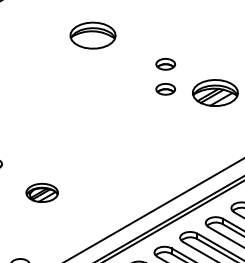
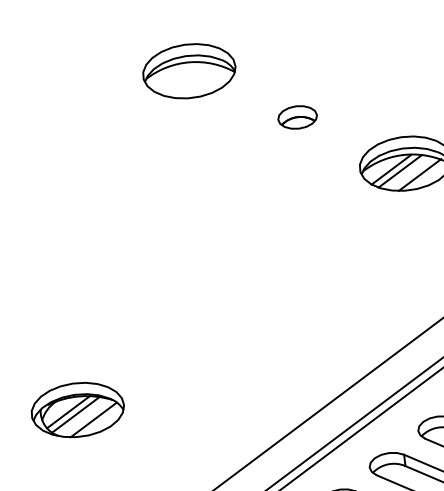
part: (92, 35) -> (188, 71), moved
part: (165, 89) -> (303, 168), removed
part: (41, 192) -> (76, 409), size x1.43

